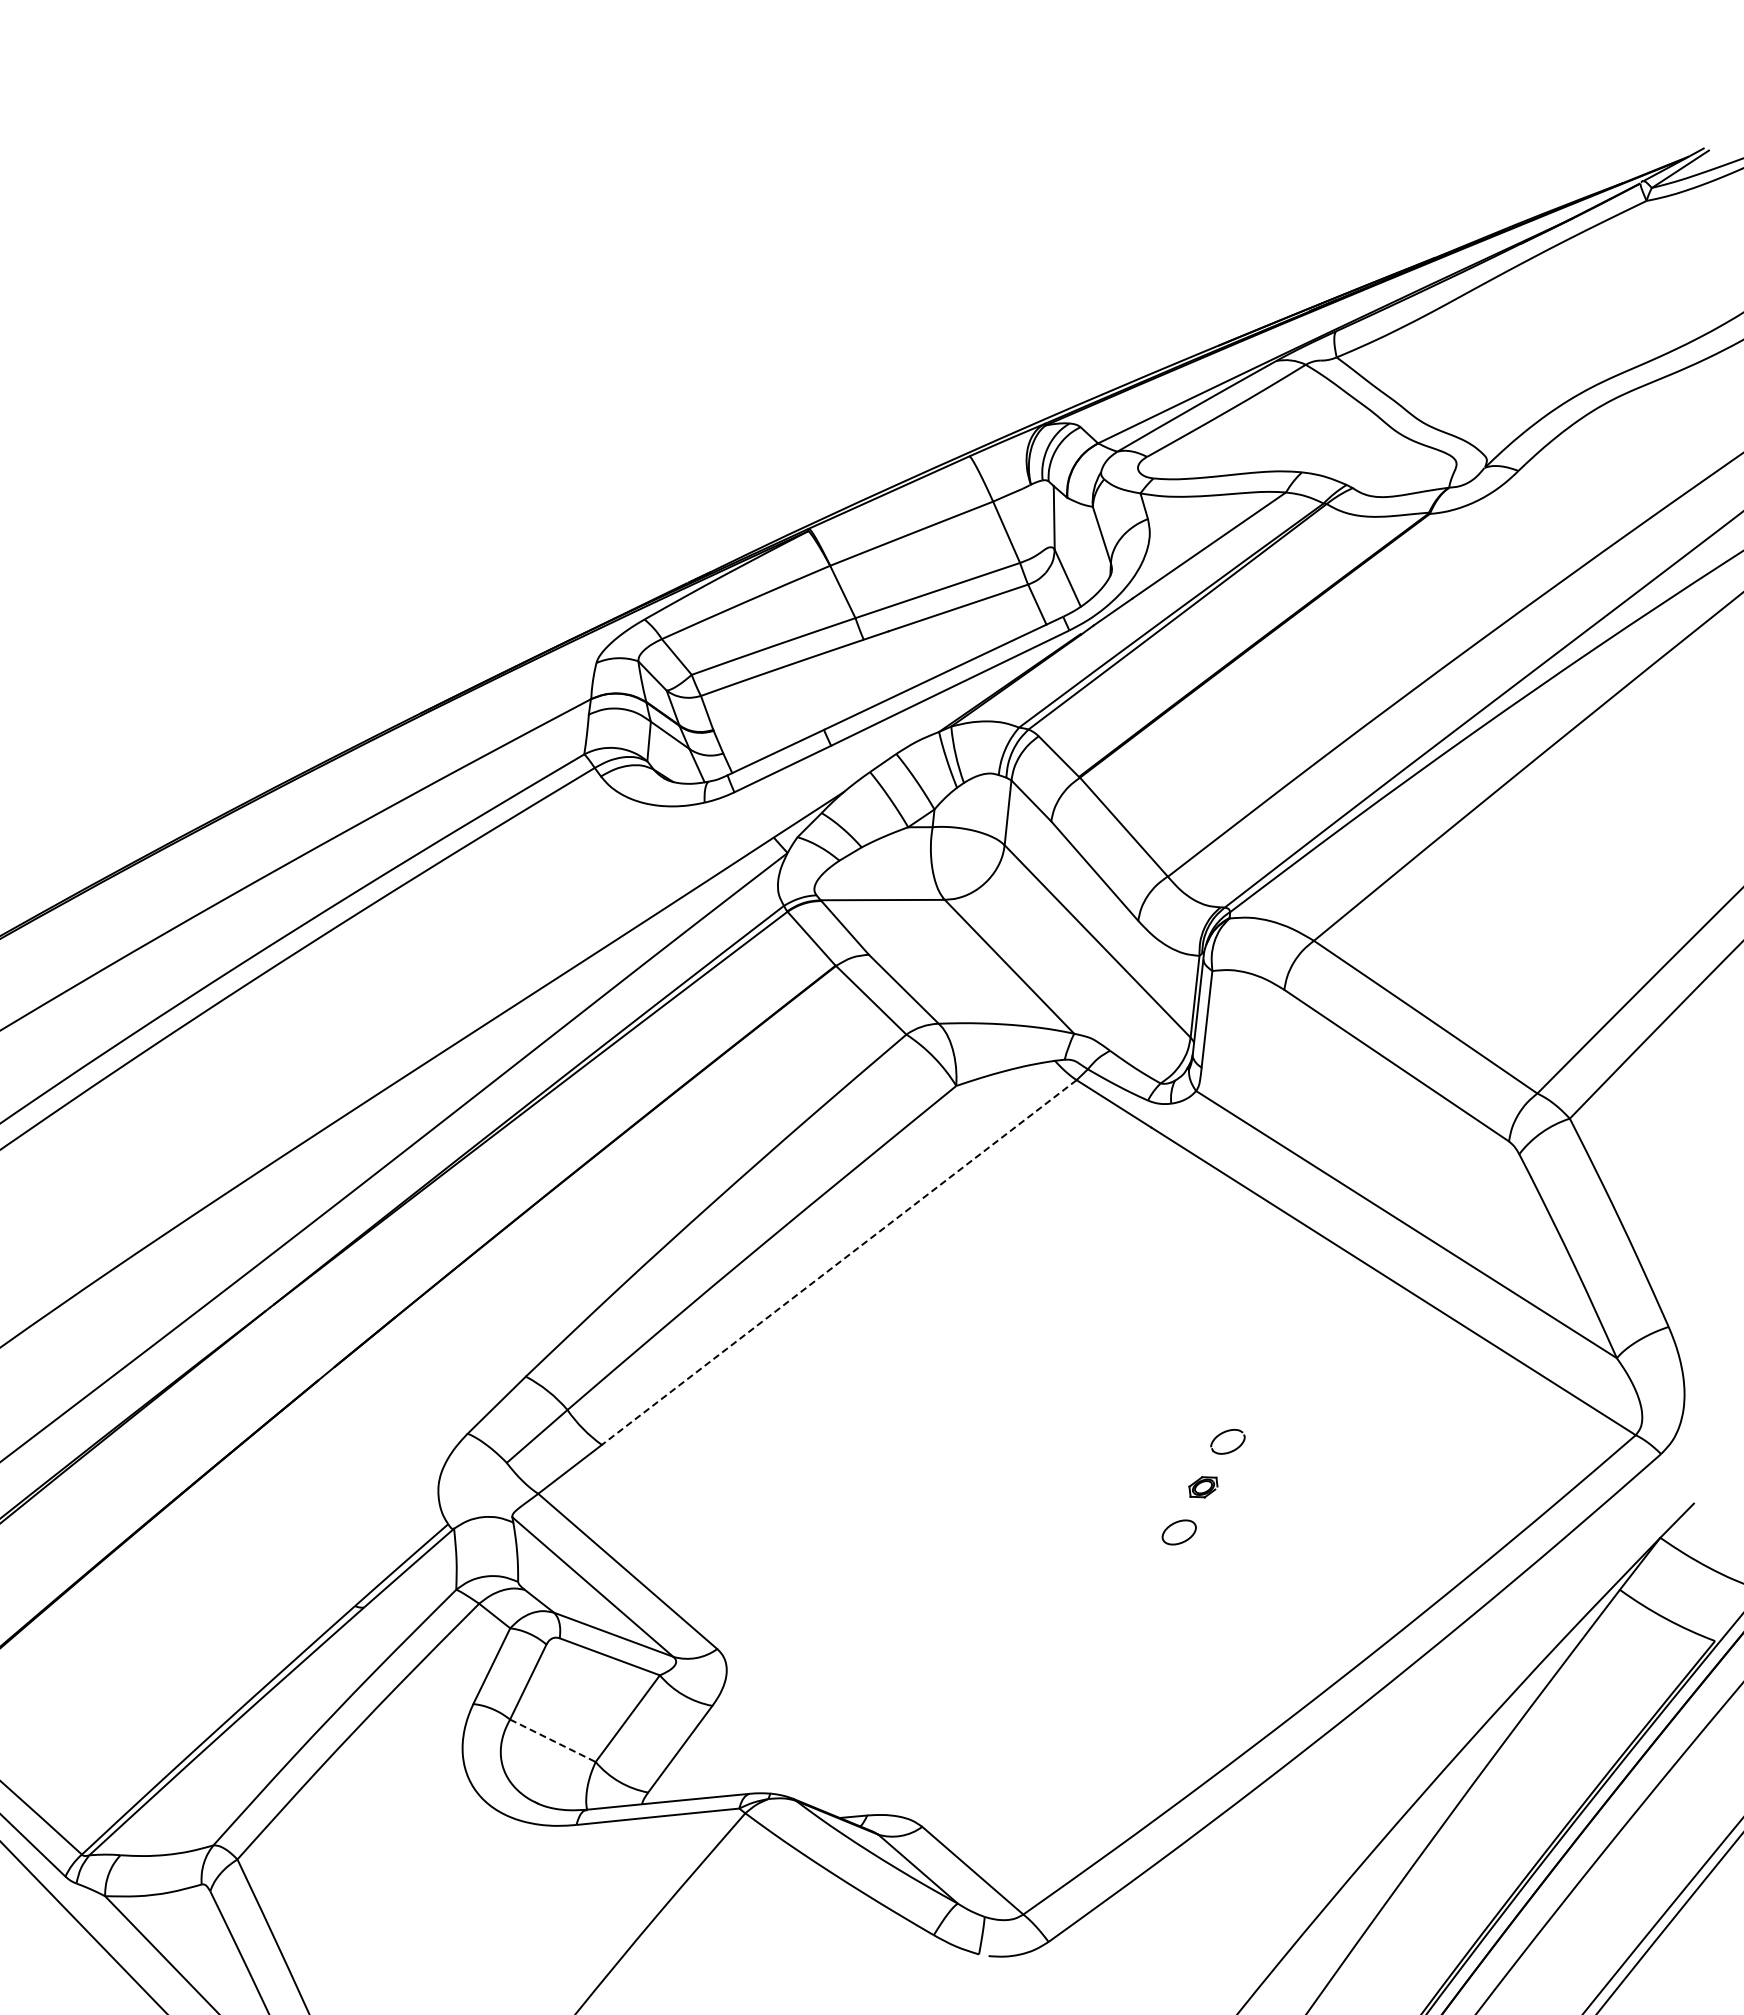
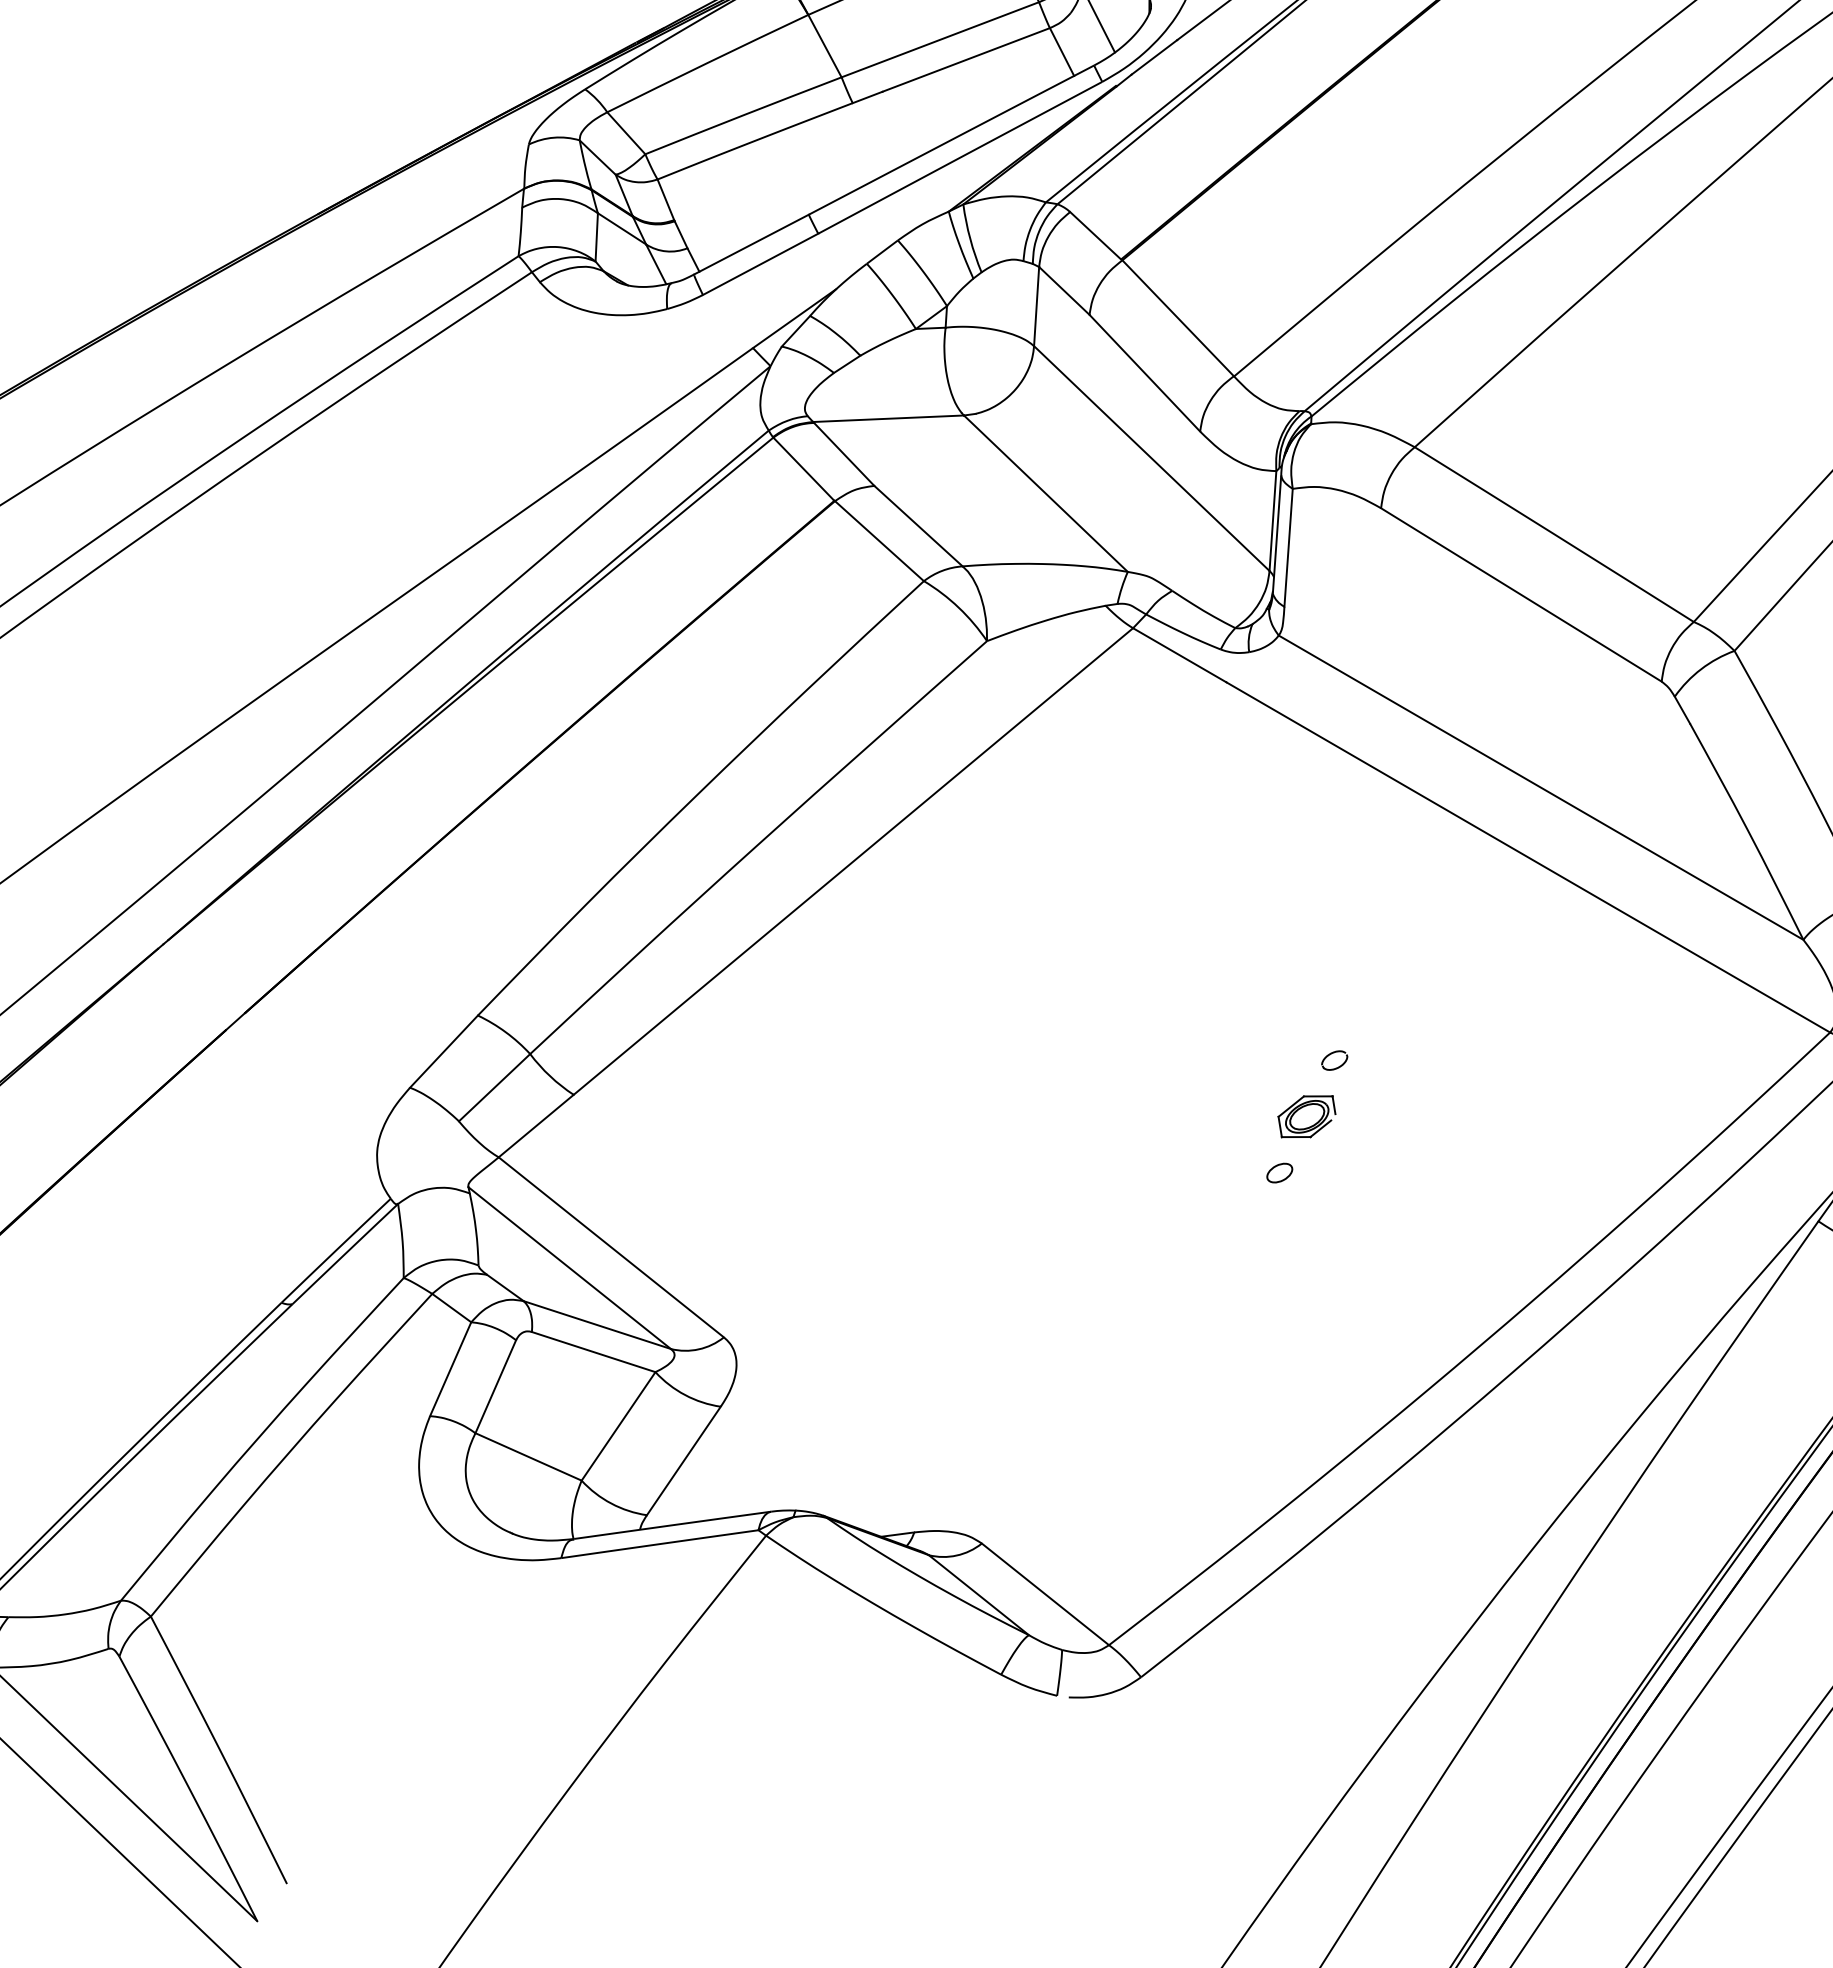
line: (838, 1262) -> (852, 861), dashed -> solid
part: (1227, 1441) -> (1334, 1060), size x0.62
part: (1203, 1487) -> (1307, 1117), size x1.67
part: (1178, 1532) -> (1278, 1173), size x0.62
line: (552, 1740) -> (528, 1456), dashed -> solid

